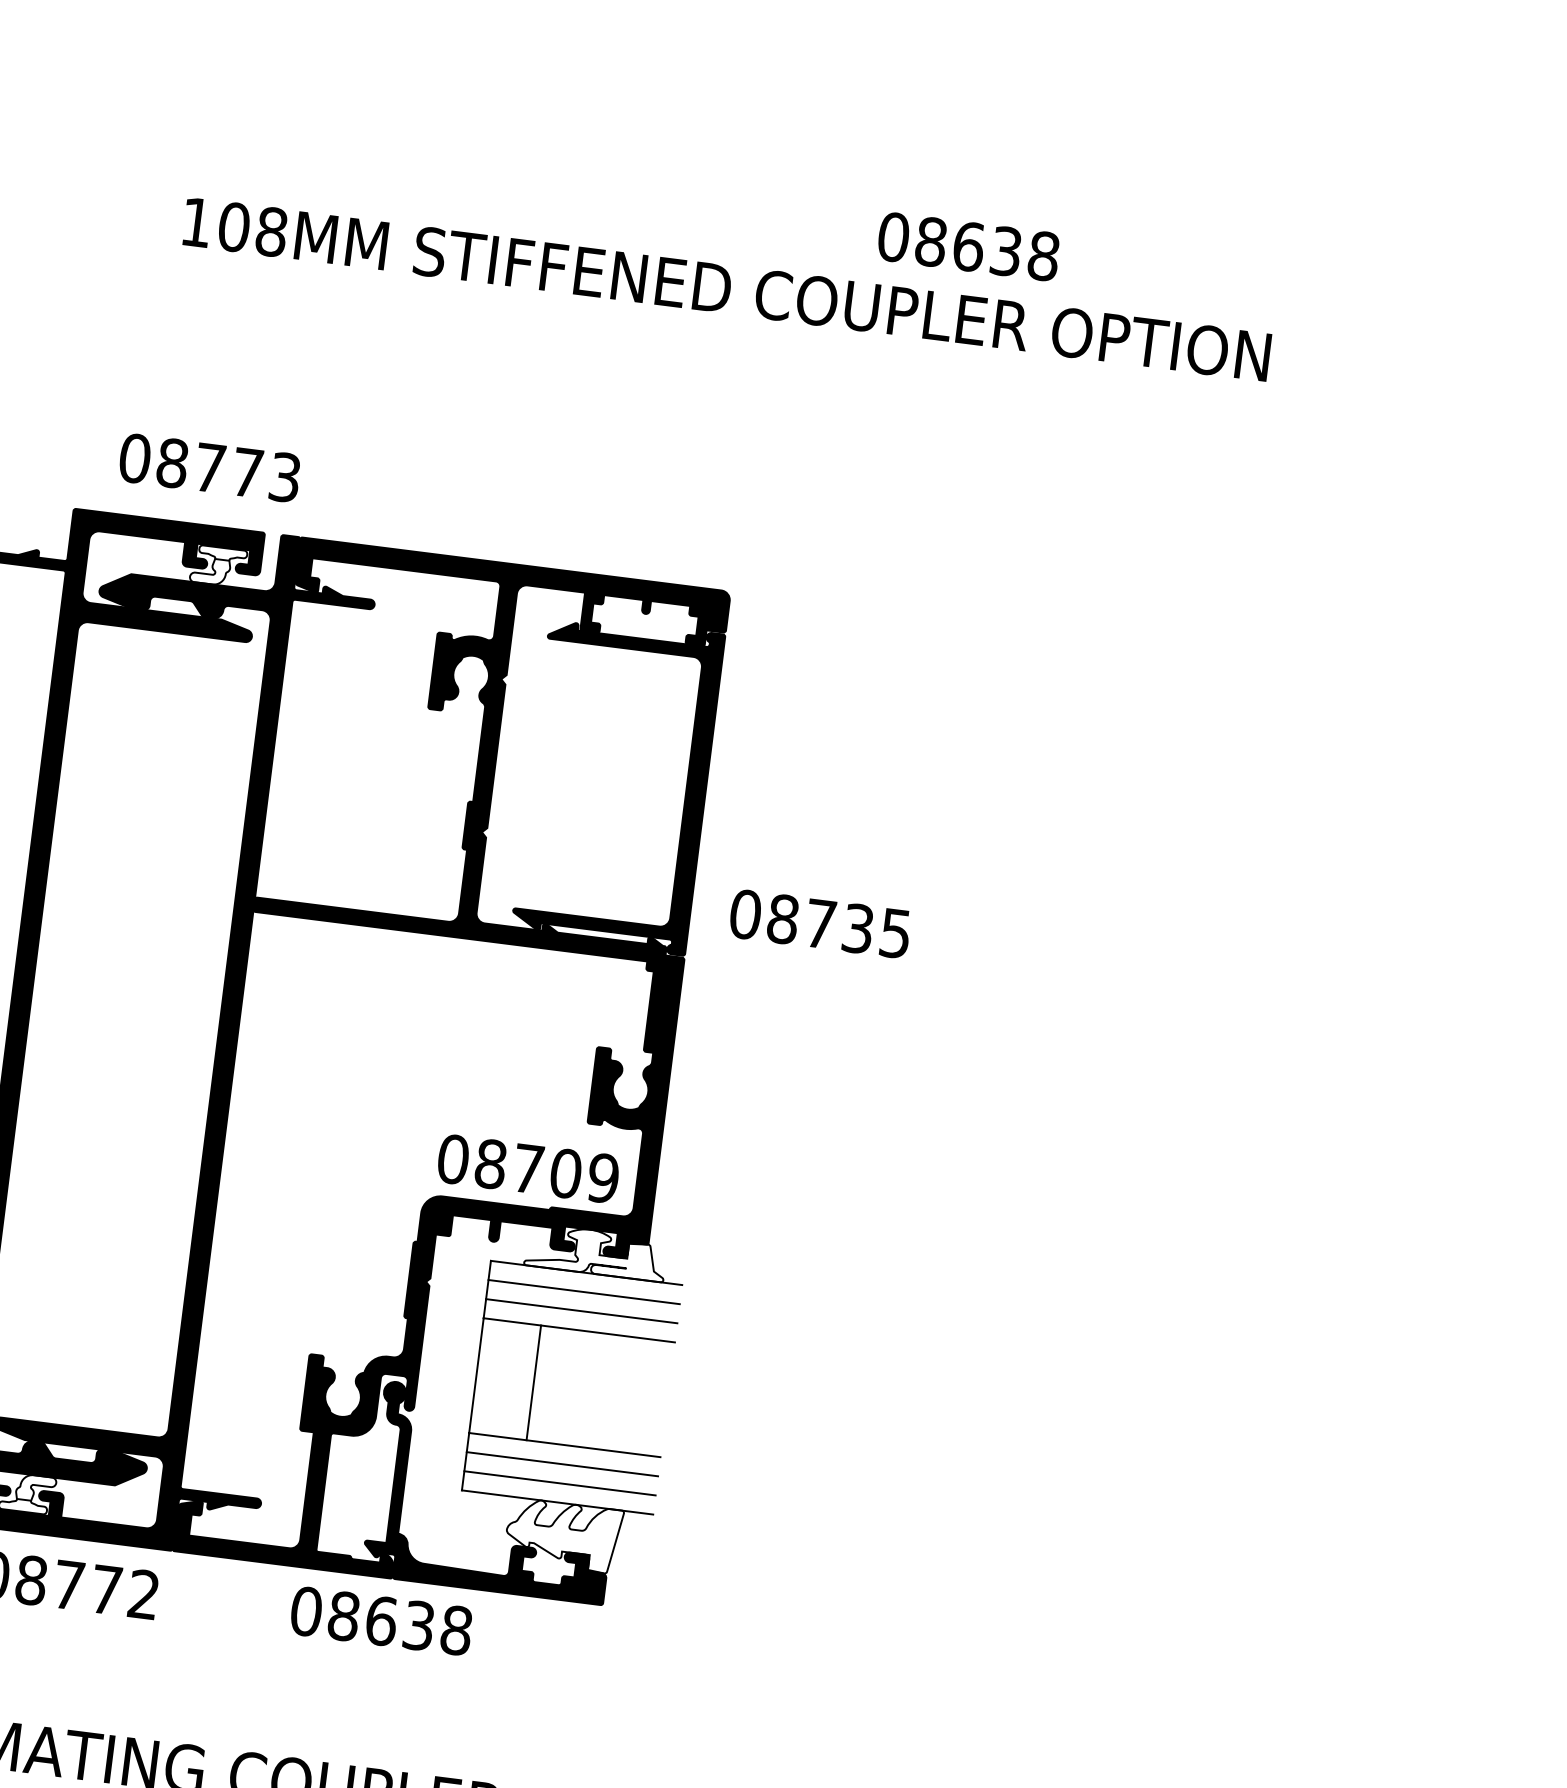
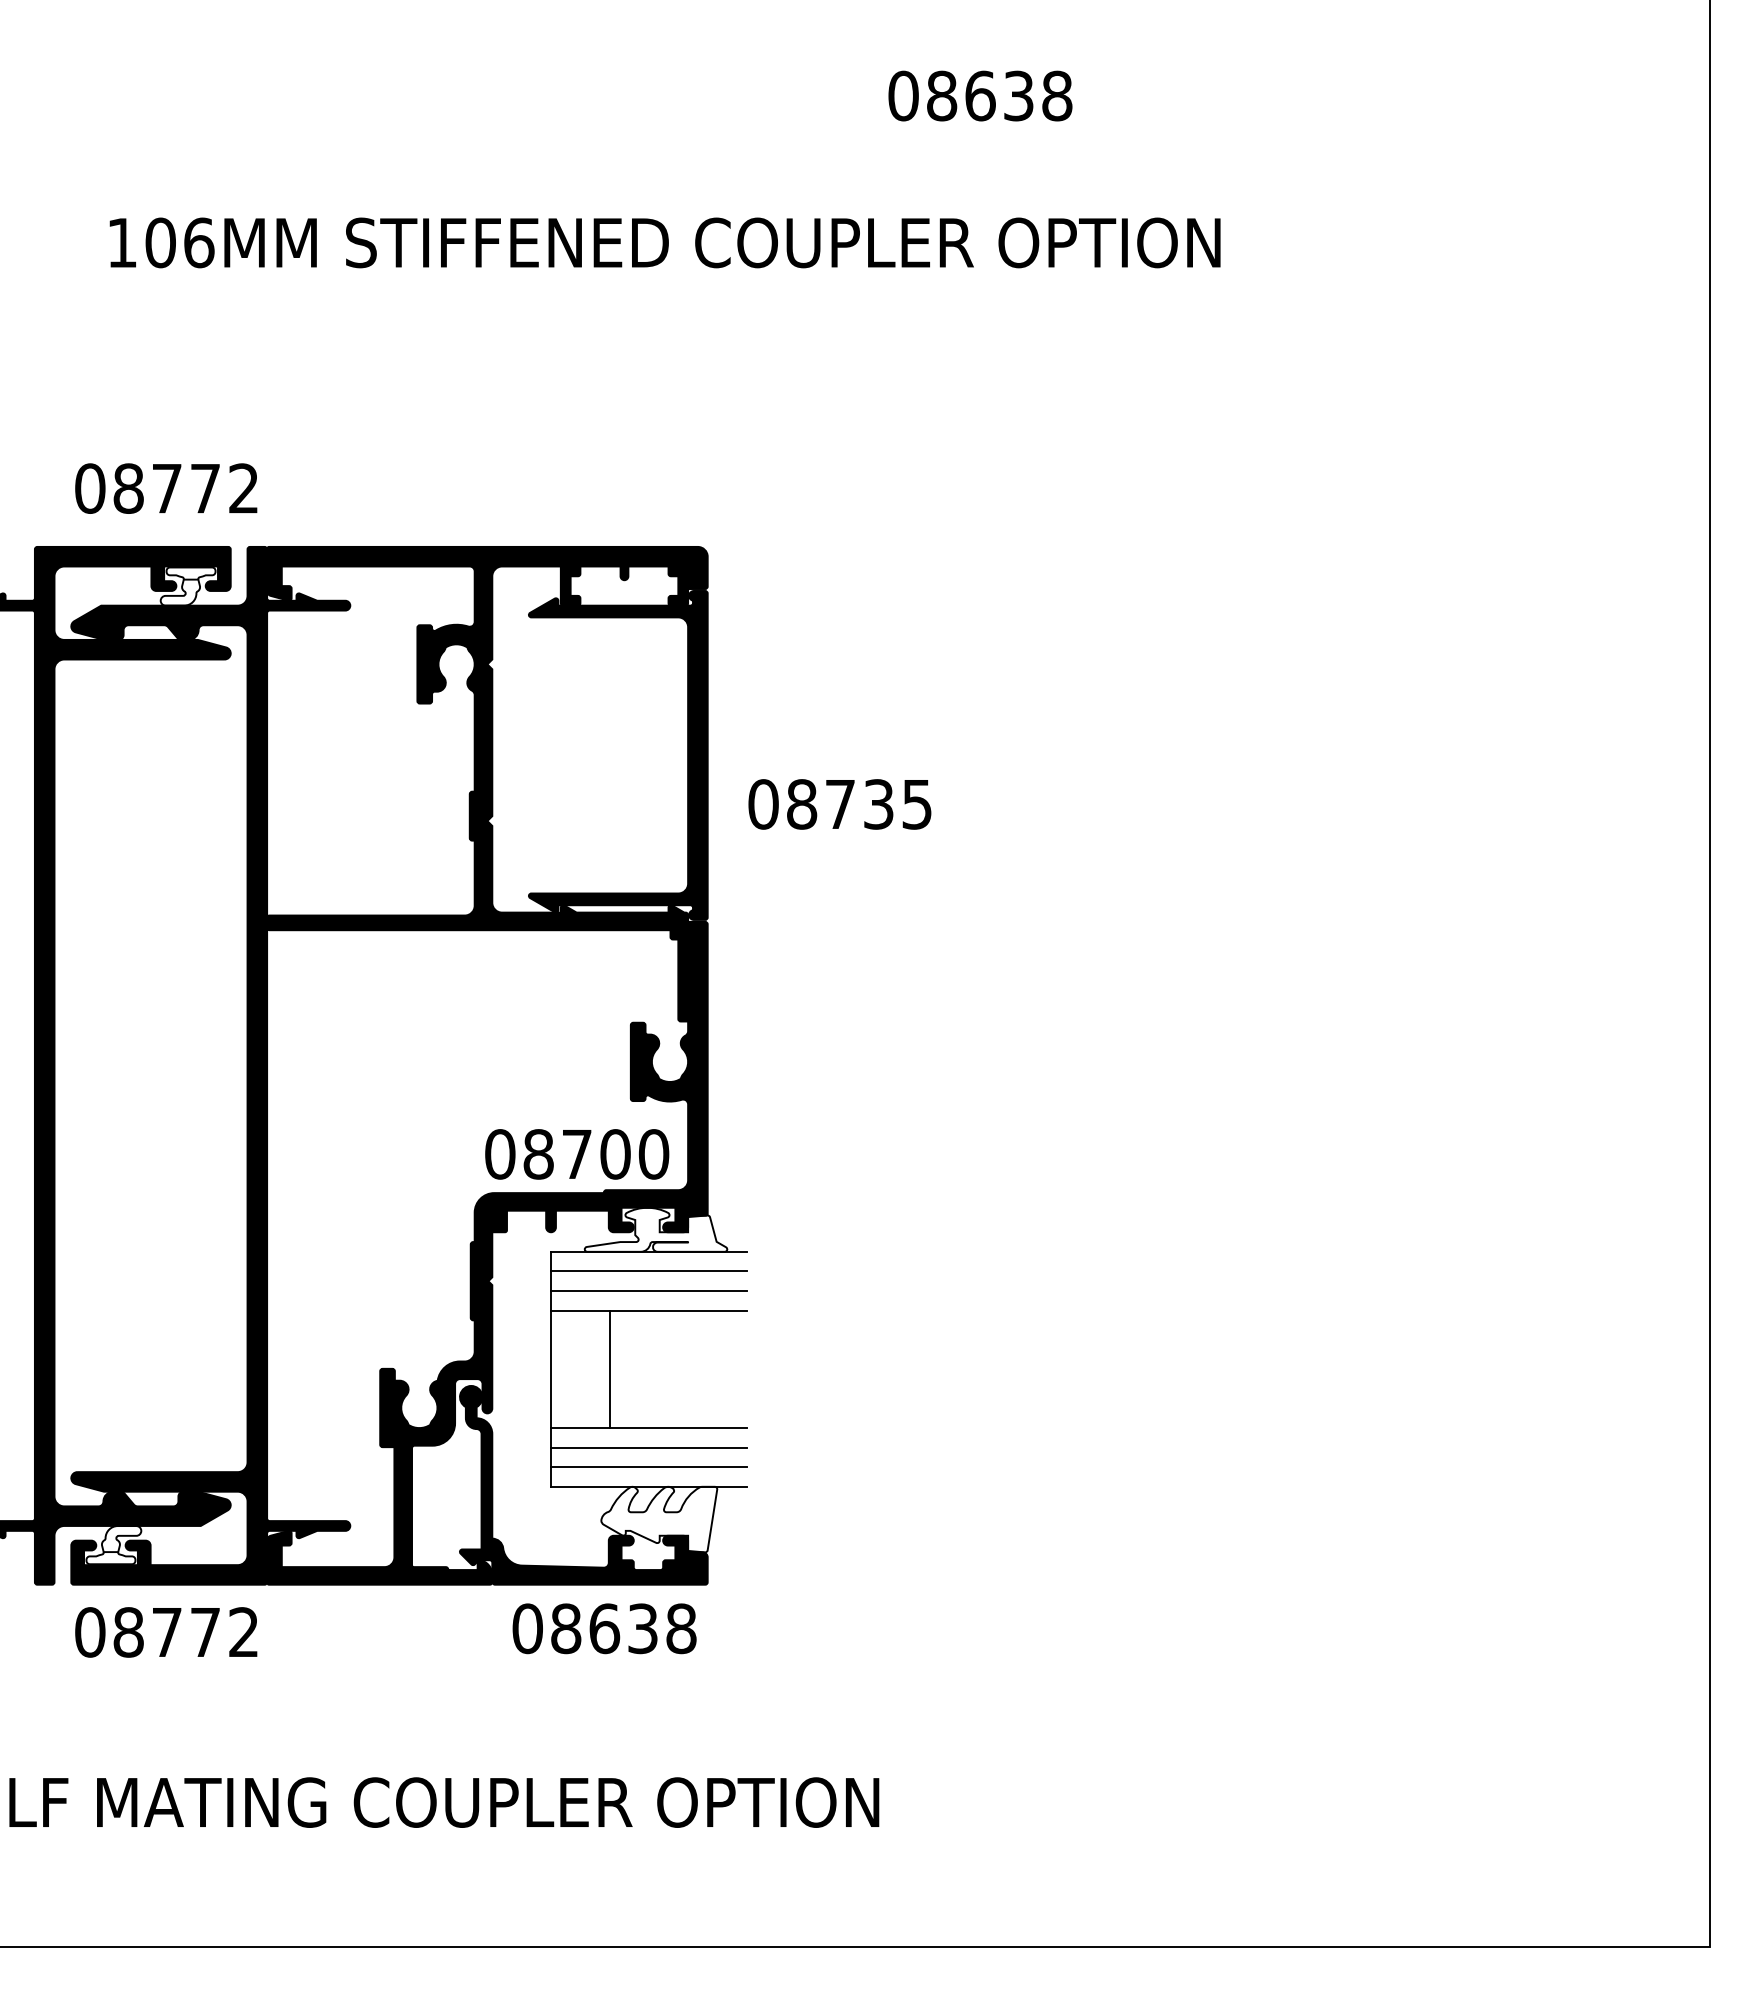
text: (272, 231) -> (199, 242), 108MM -> 106MM
text: (968, 246) -> (980, 95), moved
text: (284, 477) -> (243, 488), 08773 -> 08772
text: (819, 924) -> (839, 804), moved
text: (603, 1178) -> (653, 1154), 08709 -> 08700
text: (381, 1620) -> (604, 1628), moved

